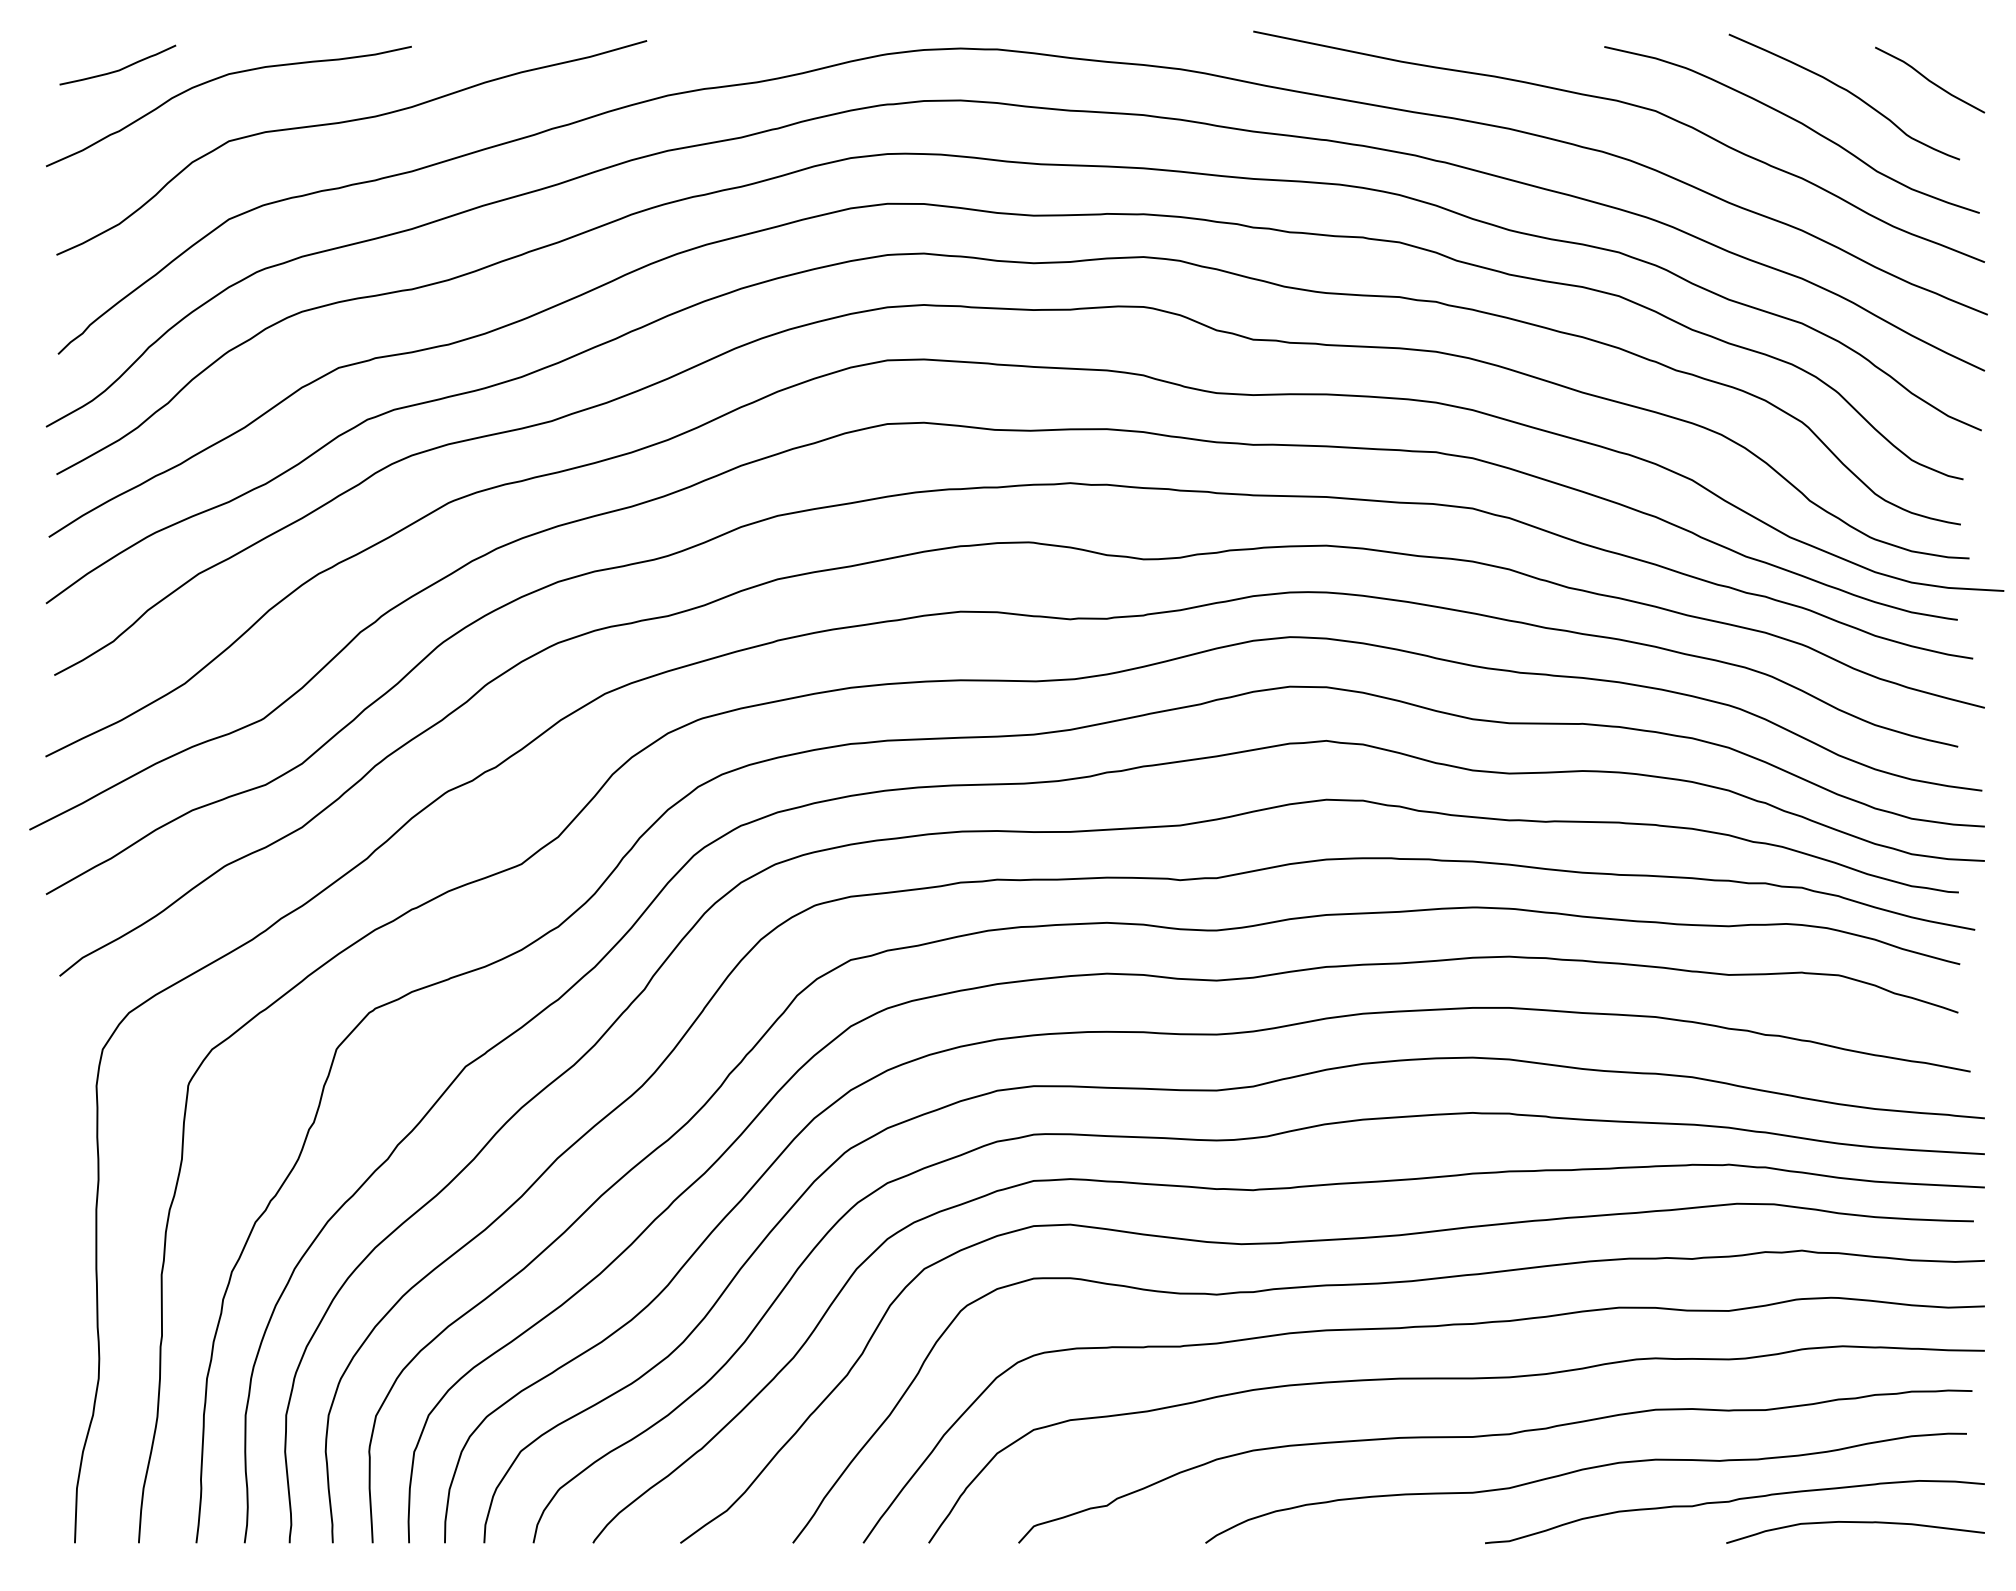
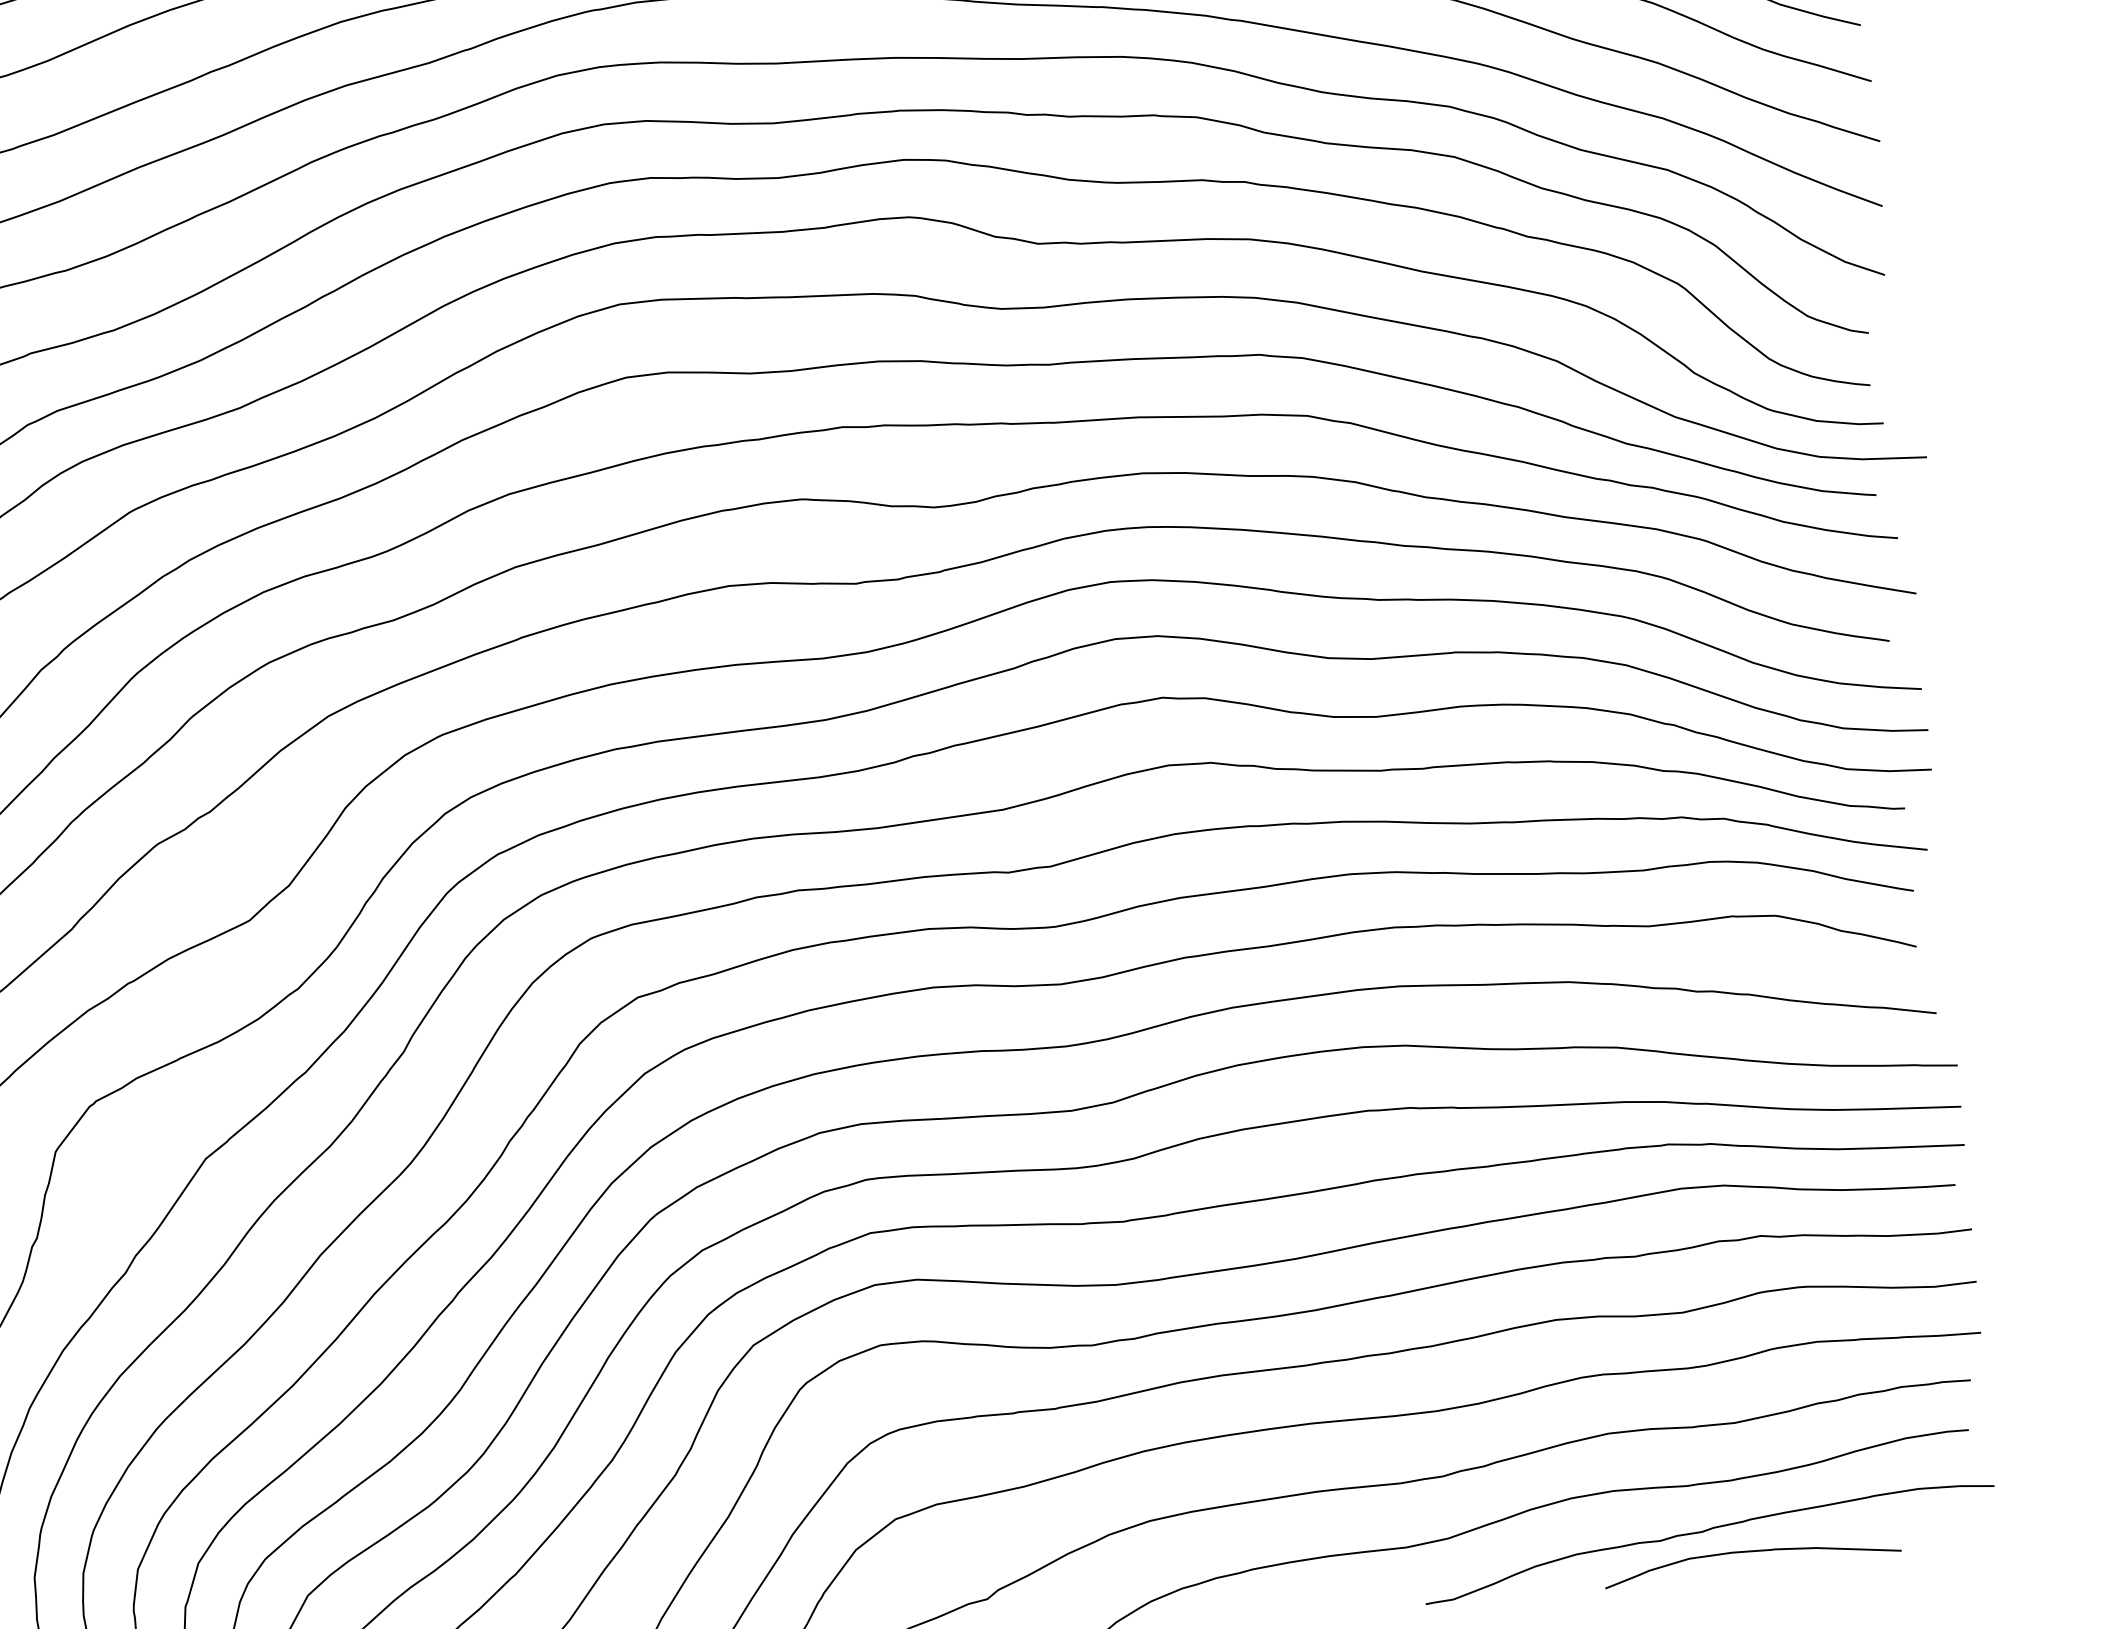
curve: (1857, 1523) -> (1754, 1552), moved

